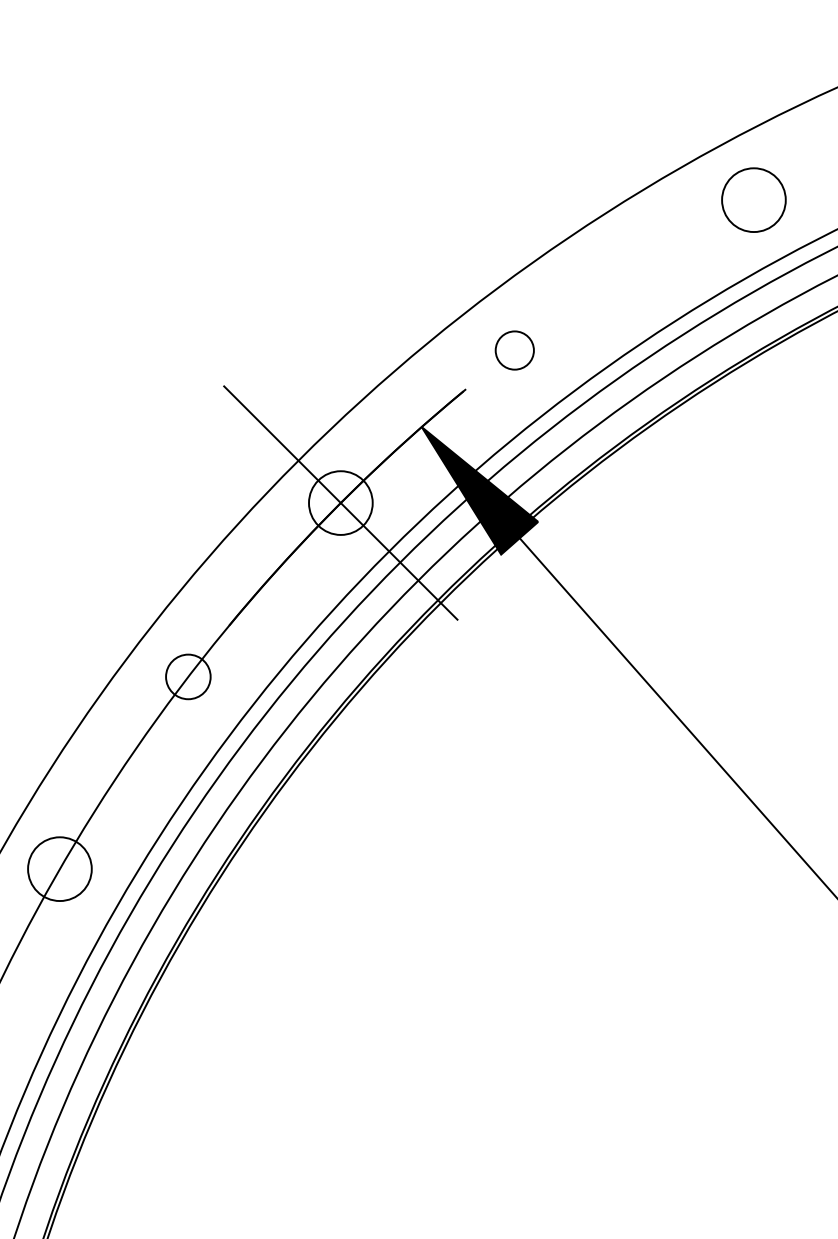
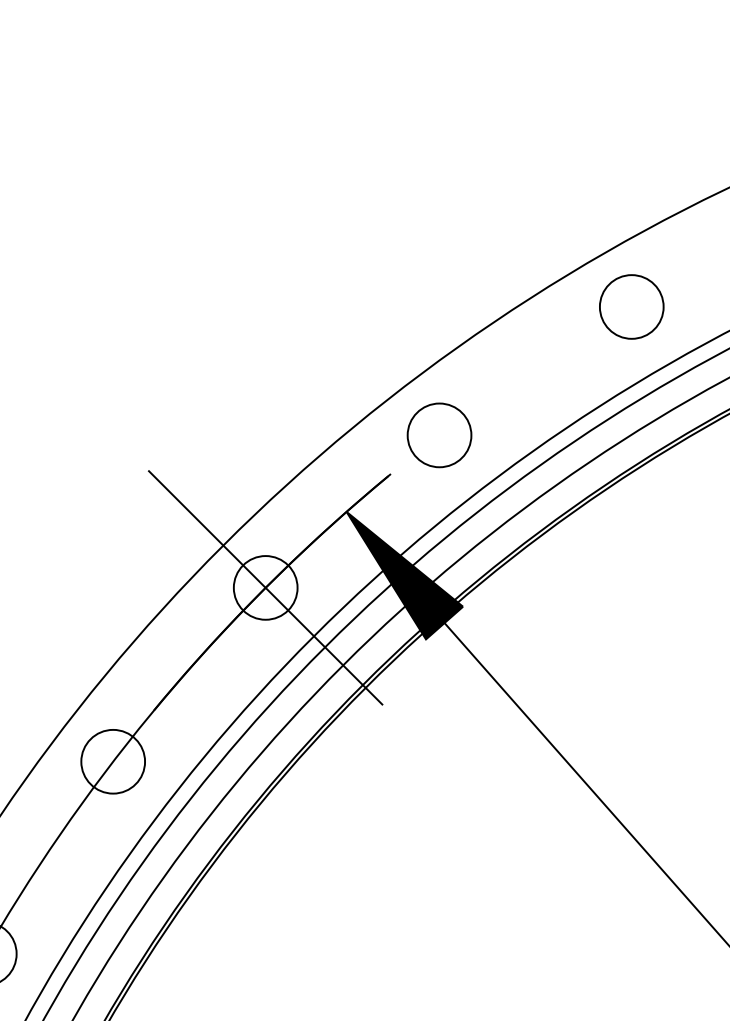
circle: (753, 199) -> (631, 306), moved
circle: (514, 350) -> (439, 435), size x1.67
circle: (188, 676) -> (113, 761), size x1.43

